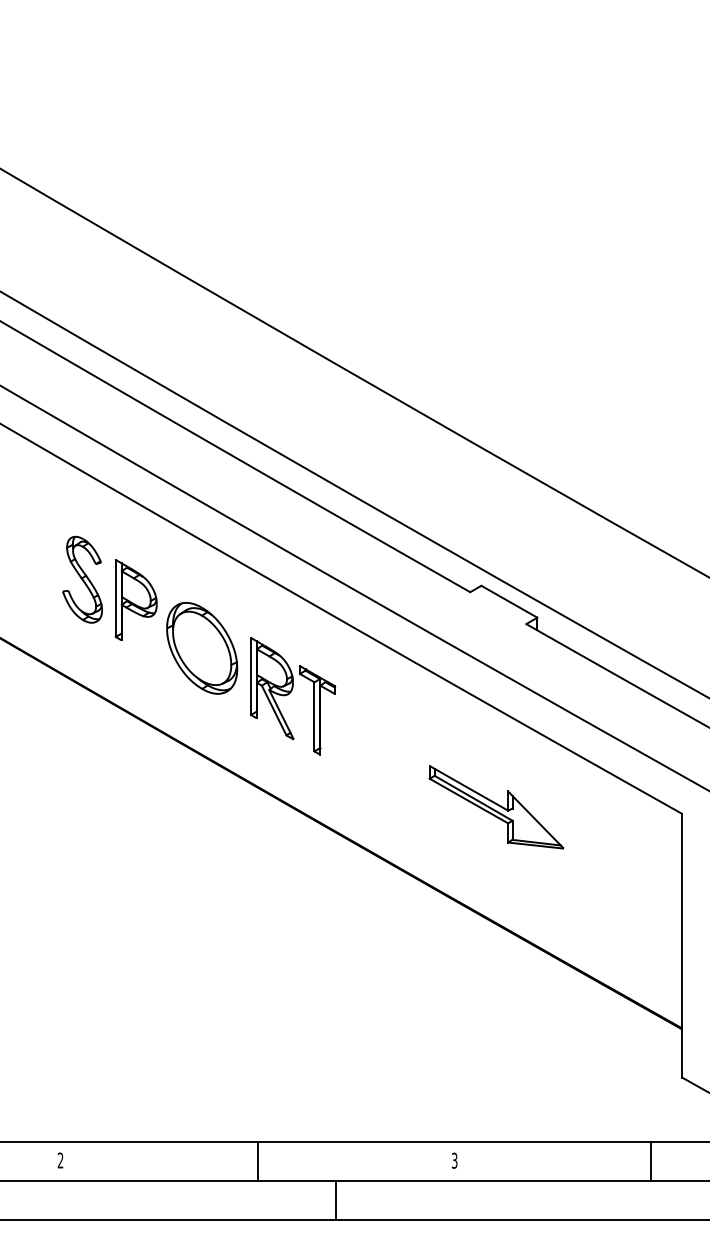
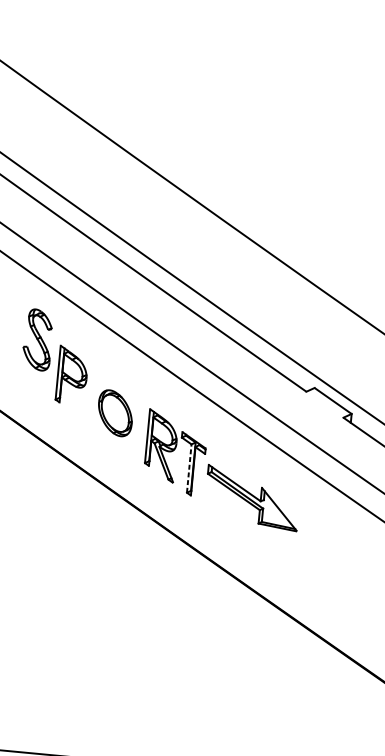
part: (82, 579) -> (37, 339), moved
part: (202, 648) -> (115, 413), size x0.7
line: (314, 716) -> (189, 468), solid -> dashed
part: (496, 807) -> (252, 498), moved

